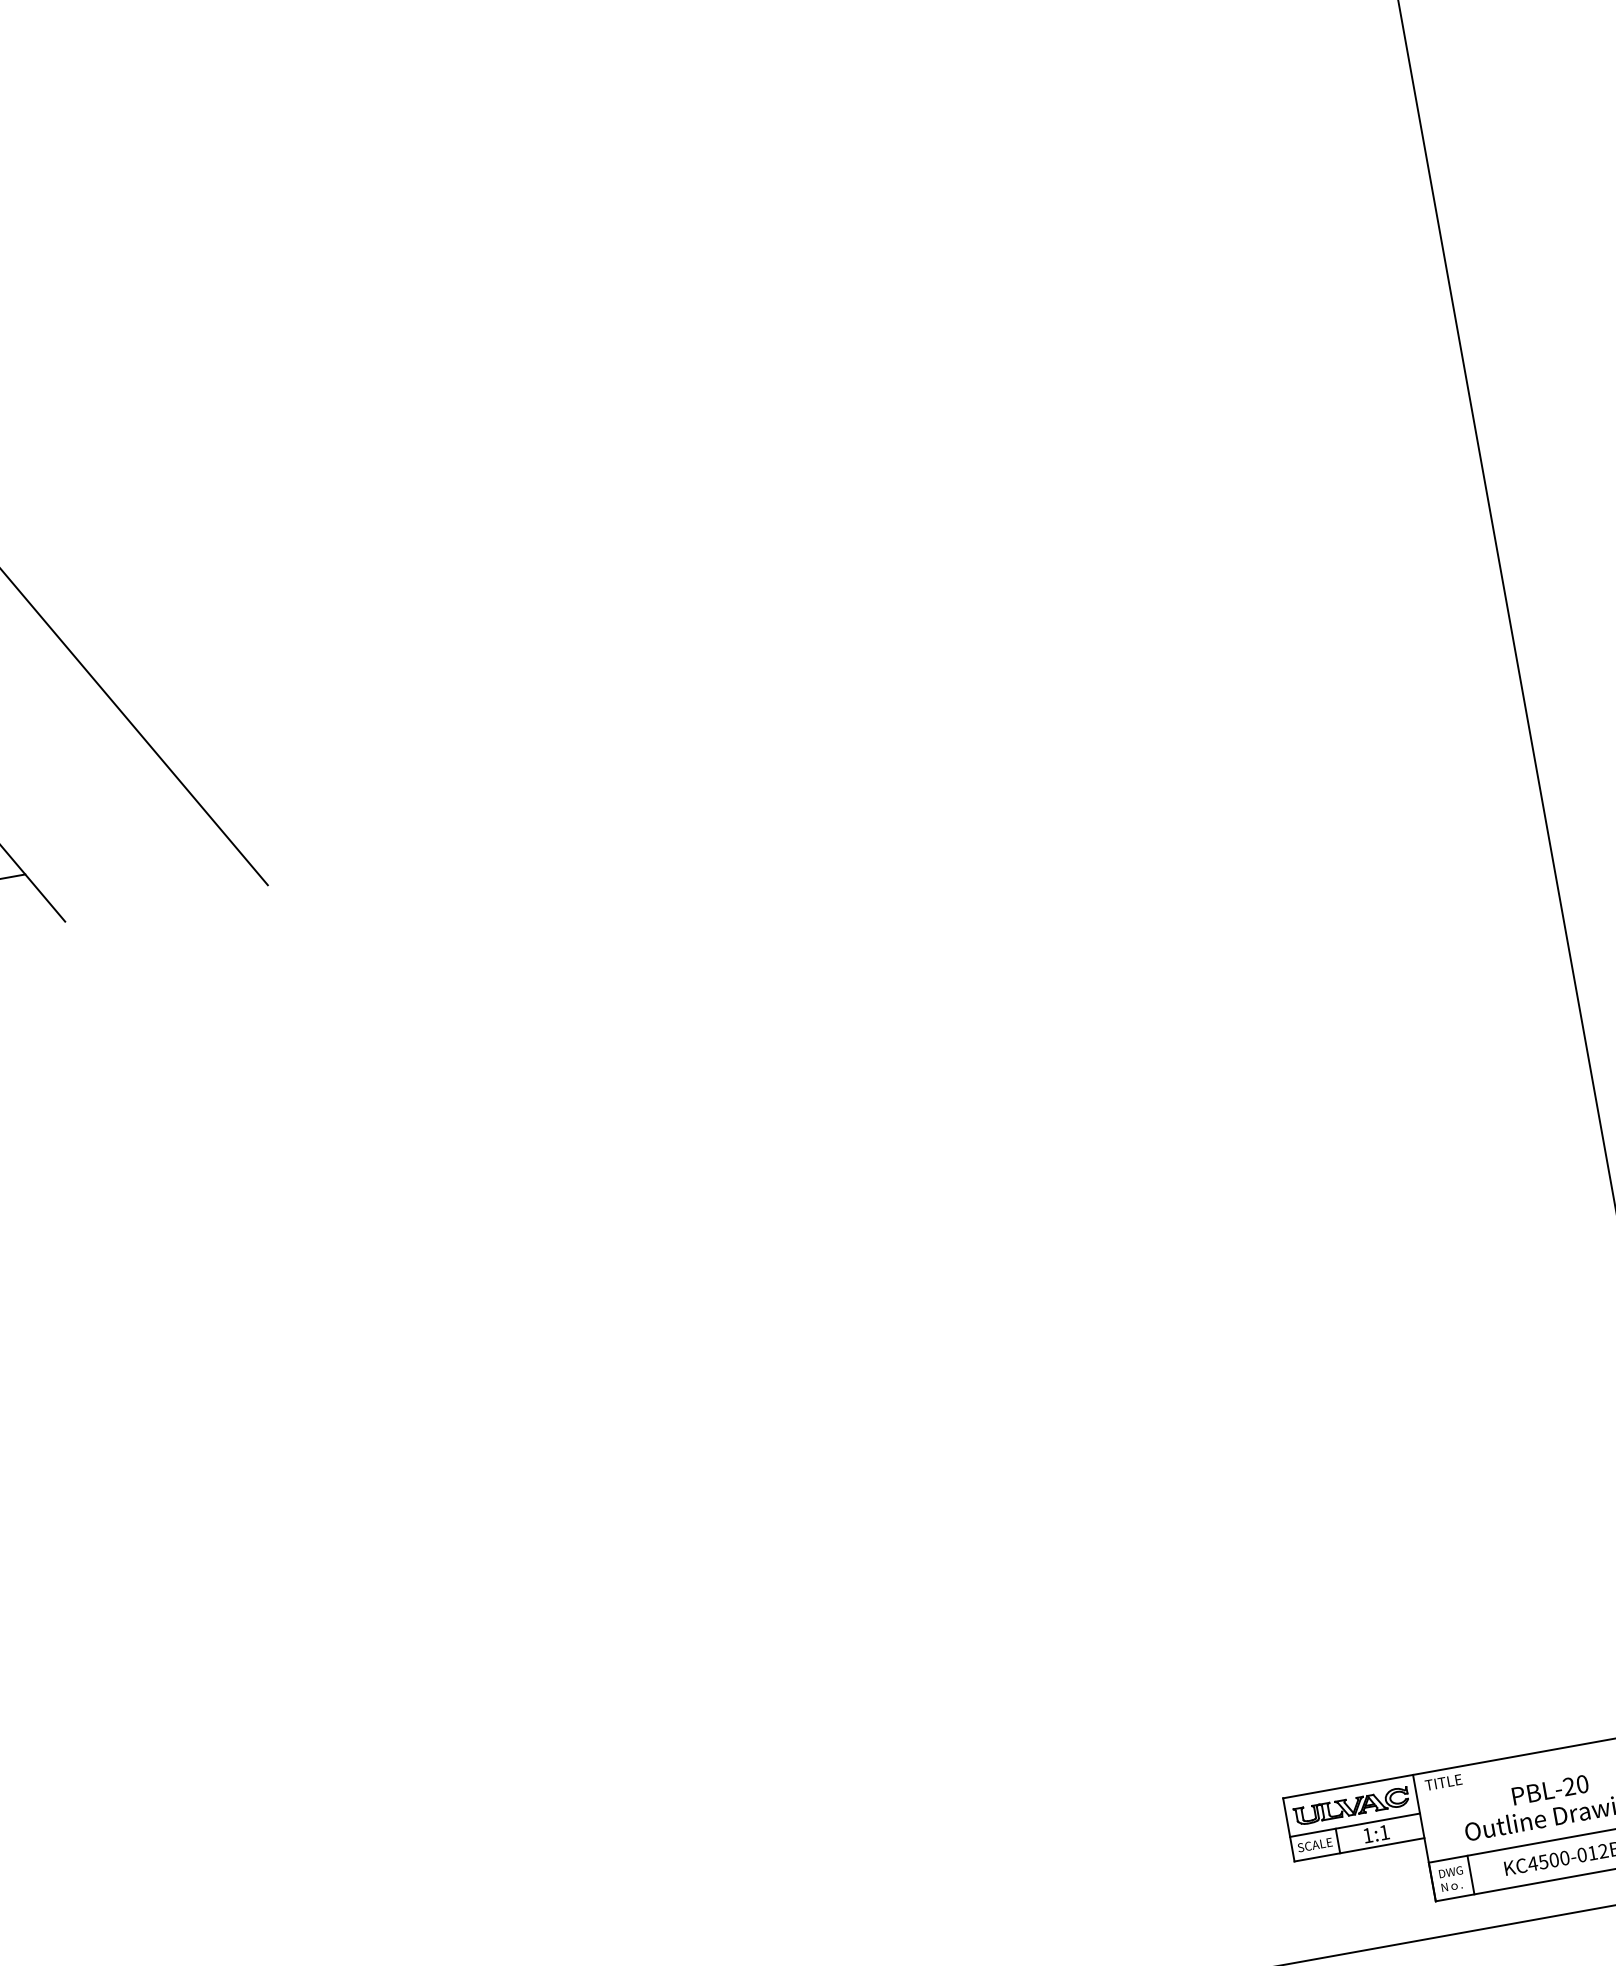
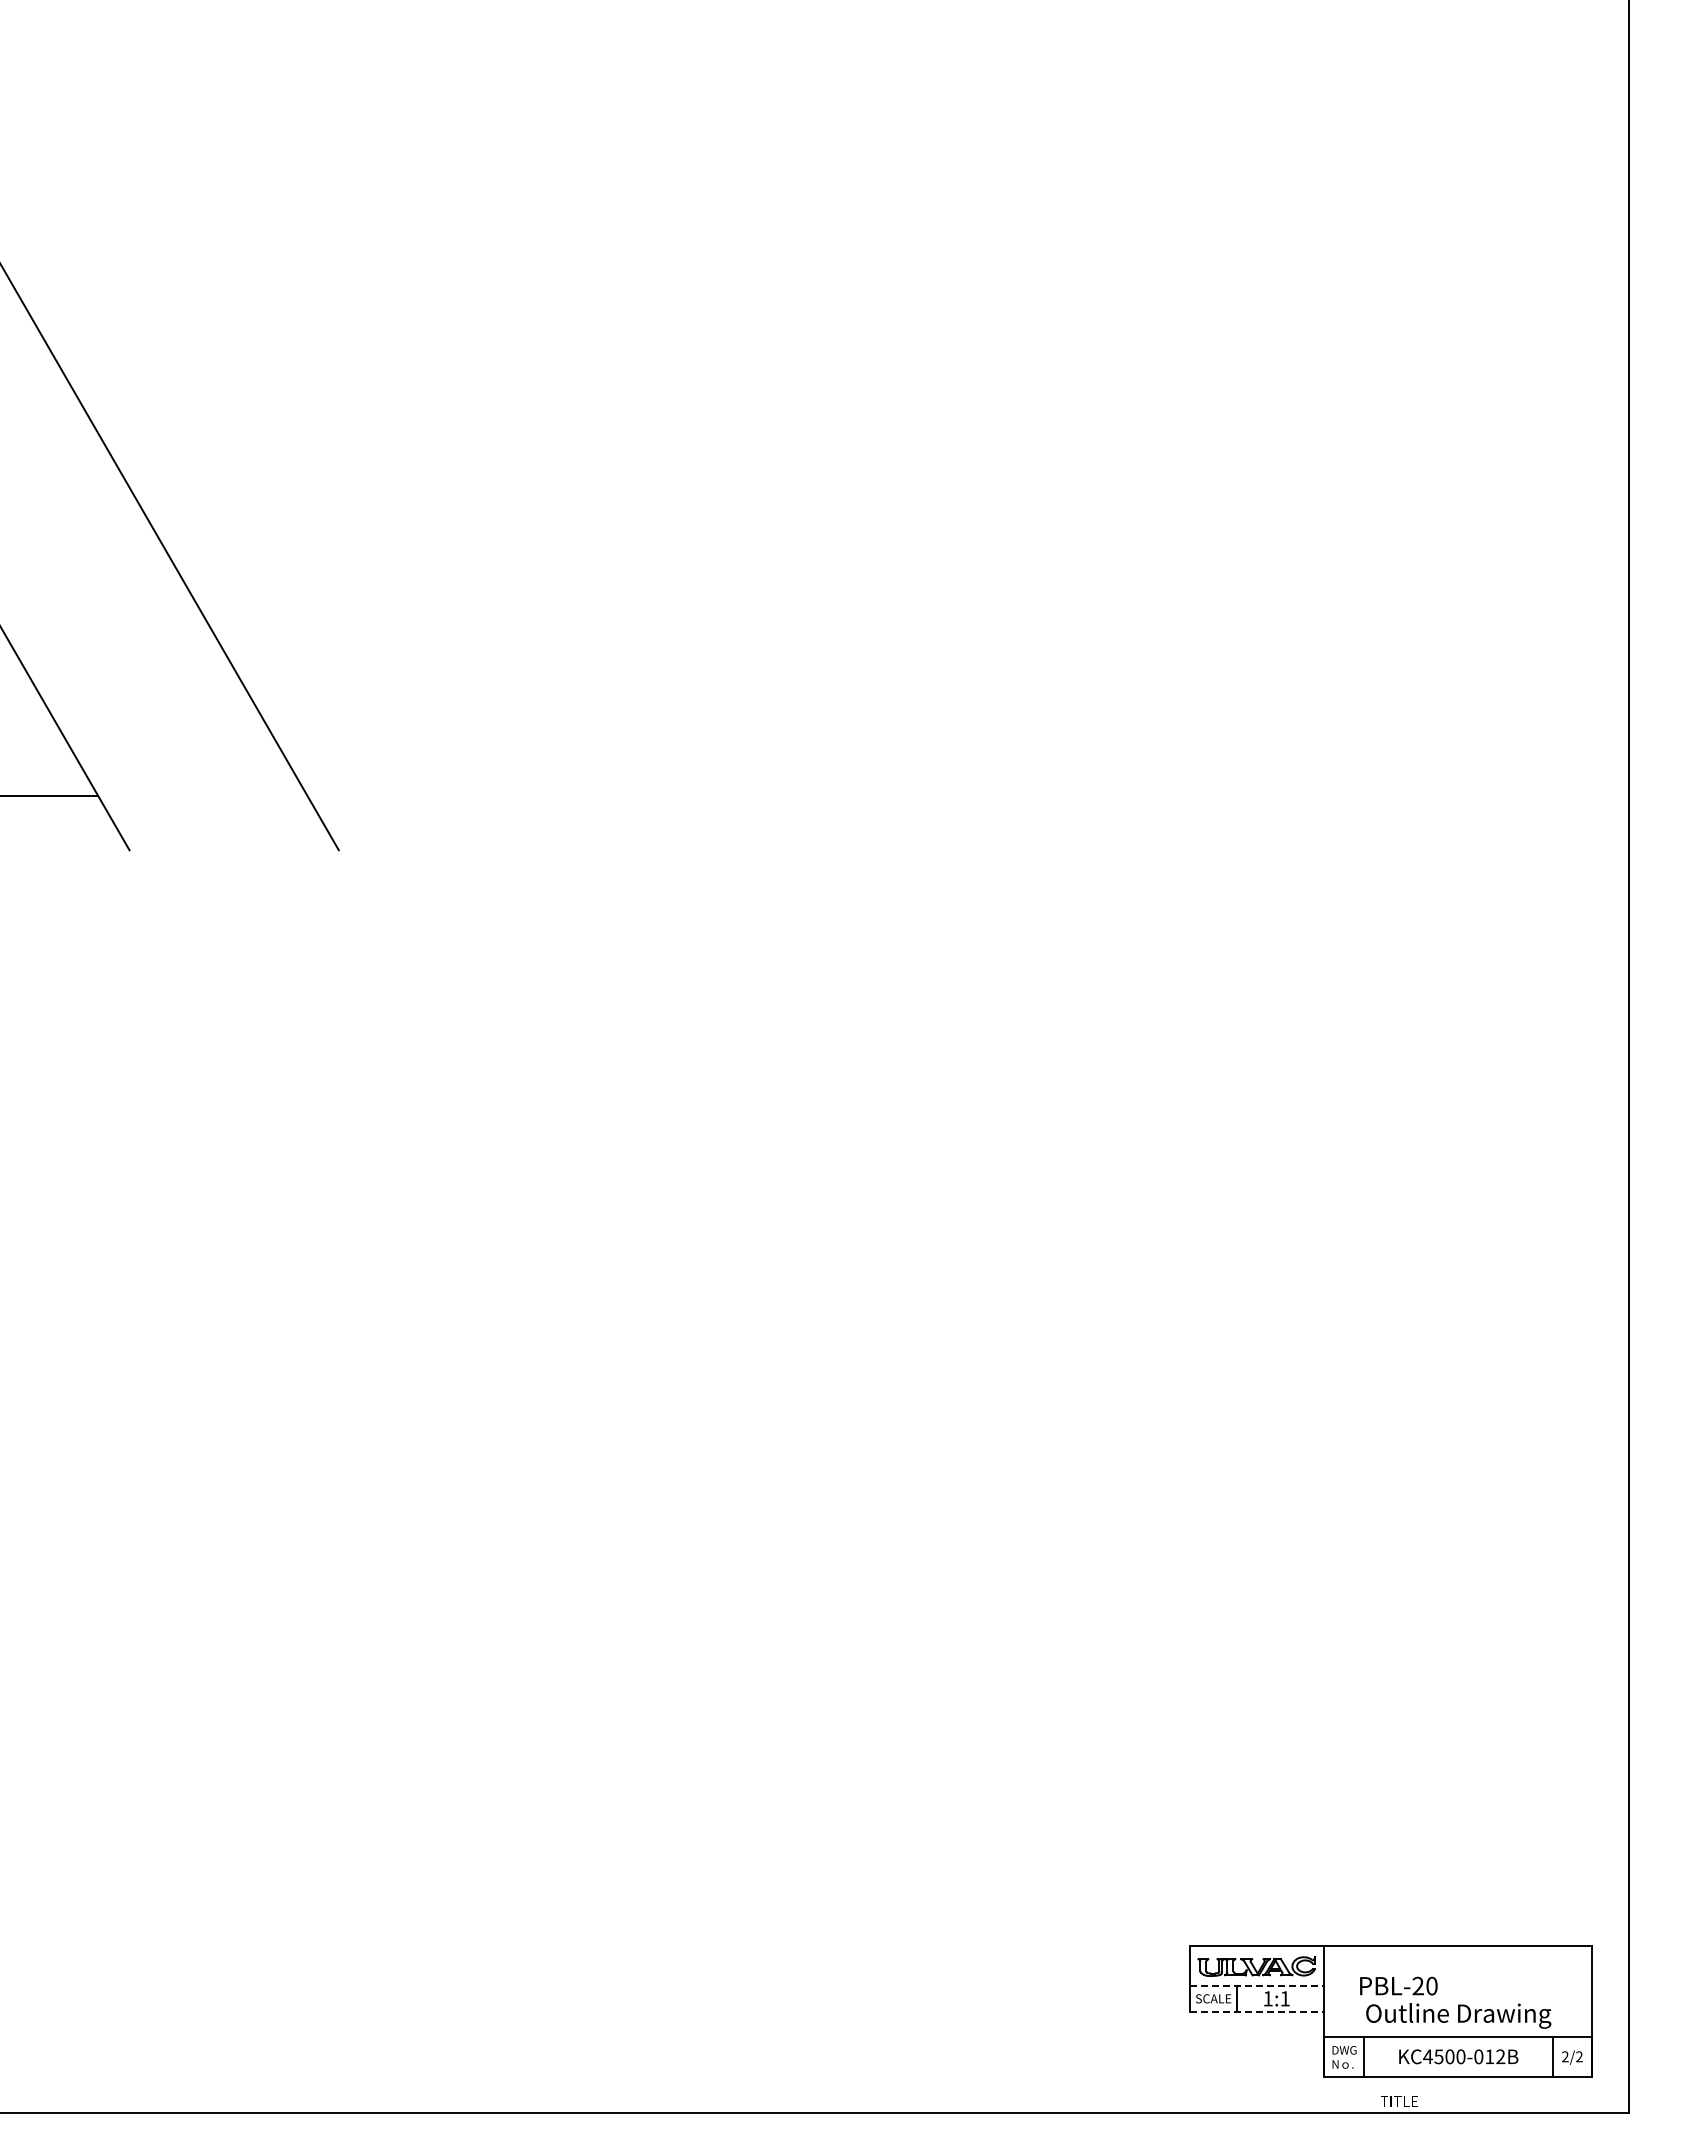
text: (1443, 1782) -> (1399, 2101), moved
text: (1550, 1789) -> (1398, 1985), moved
line: (1355, 1825) -> (1257, 1986), solid -> dashed
line: (1359, 1849) -> (1257, 2011), solid -> dashed

